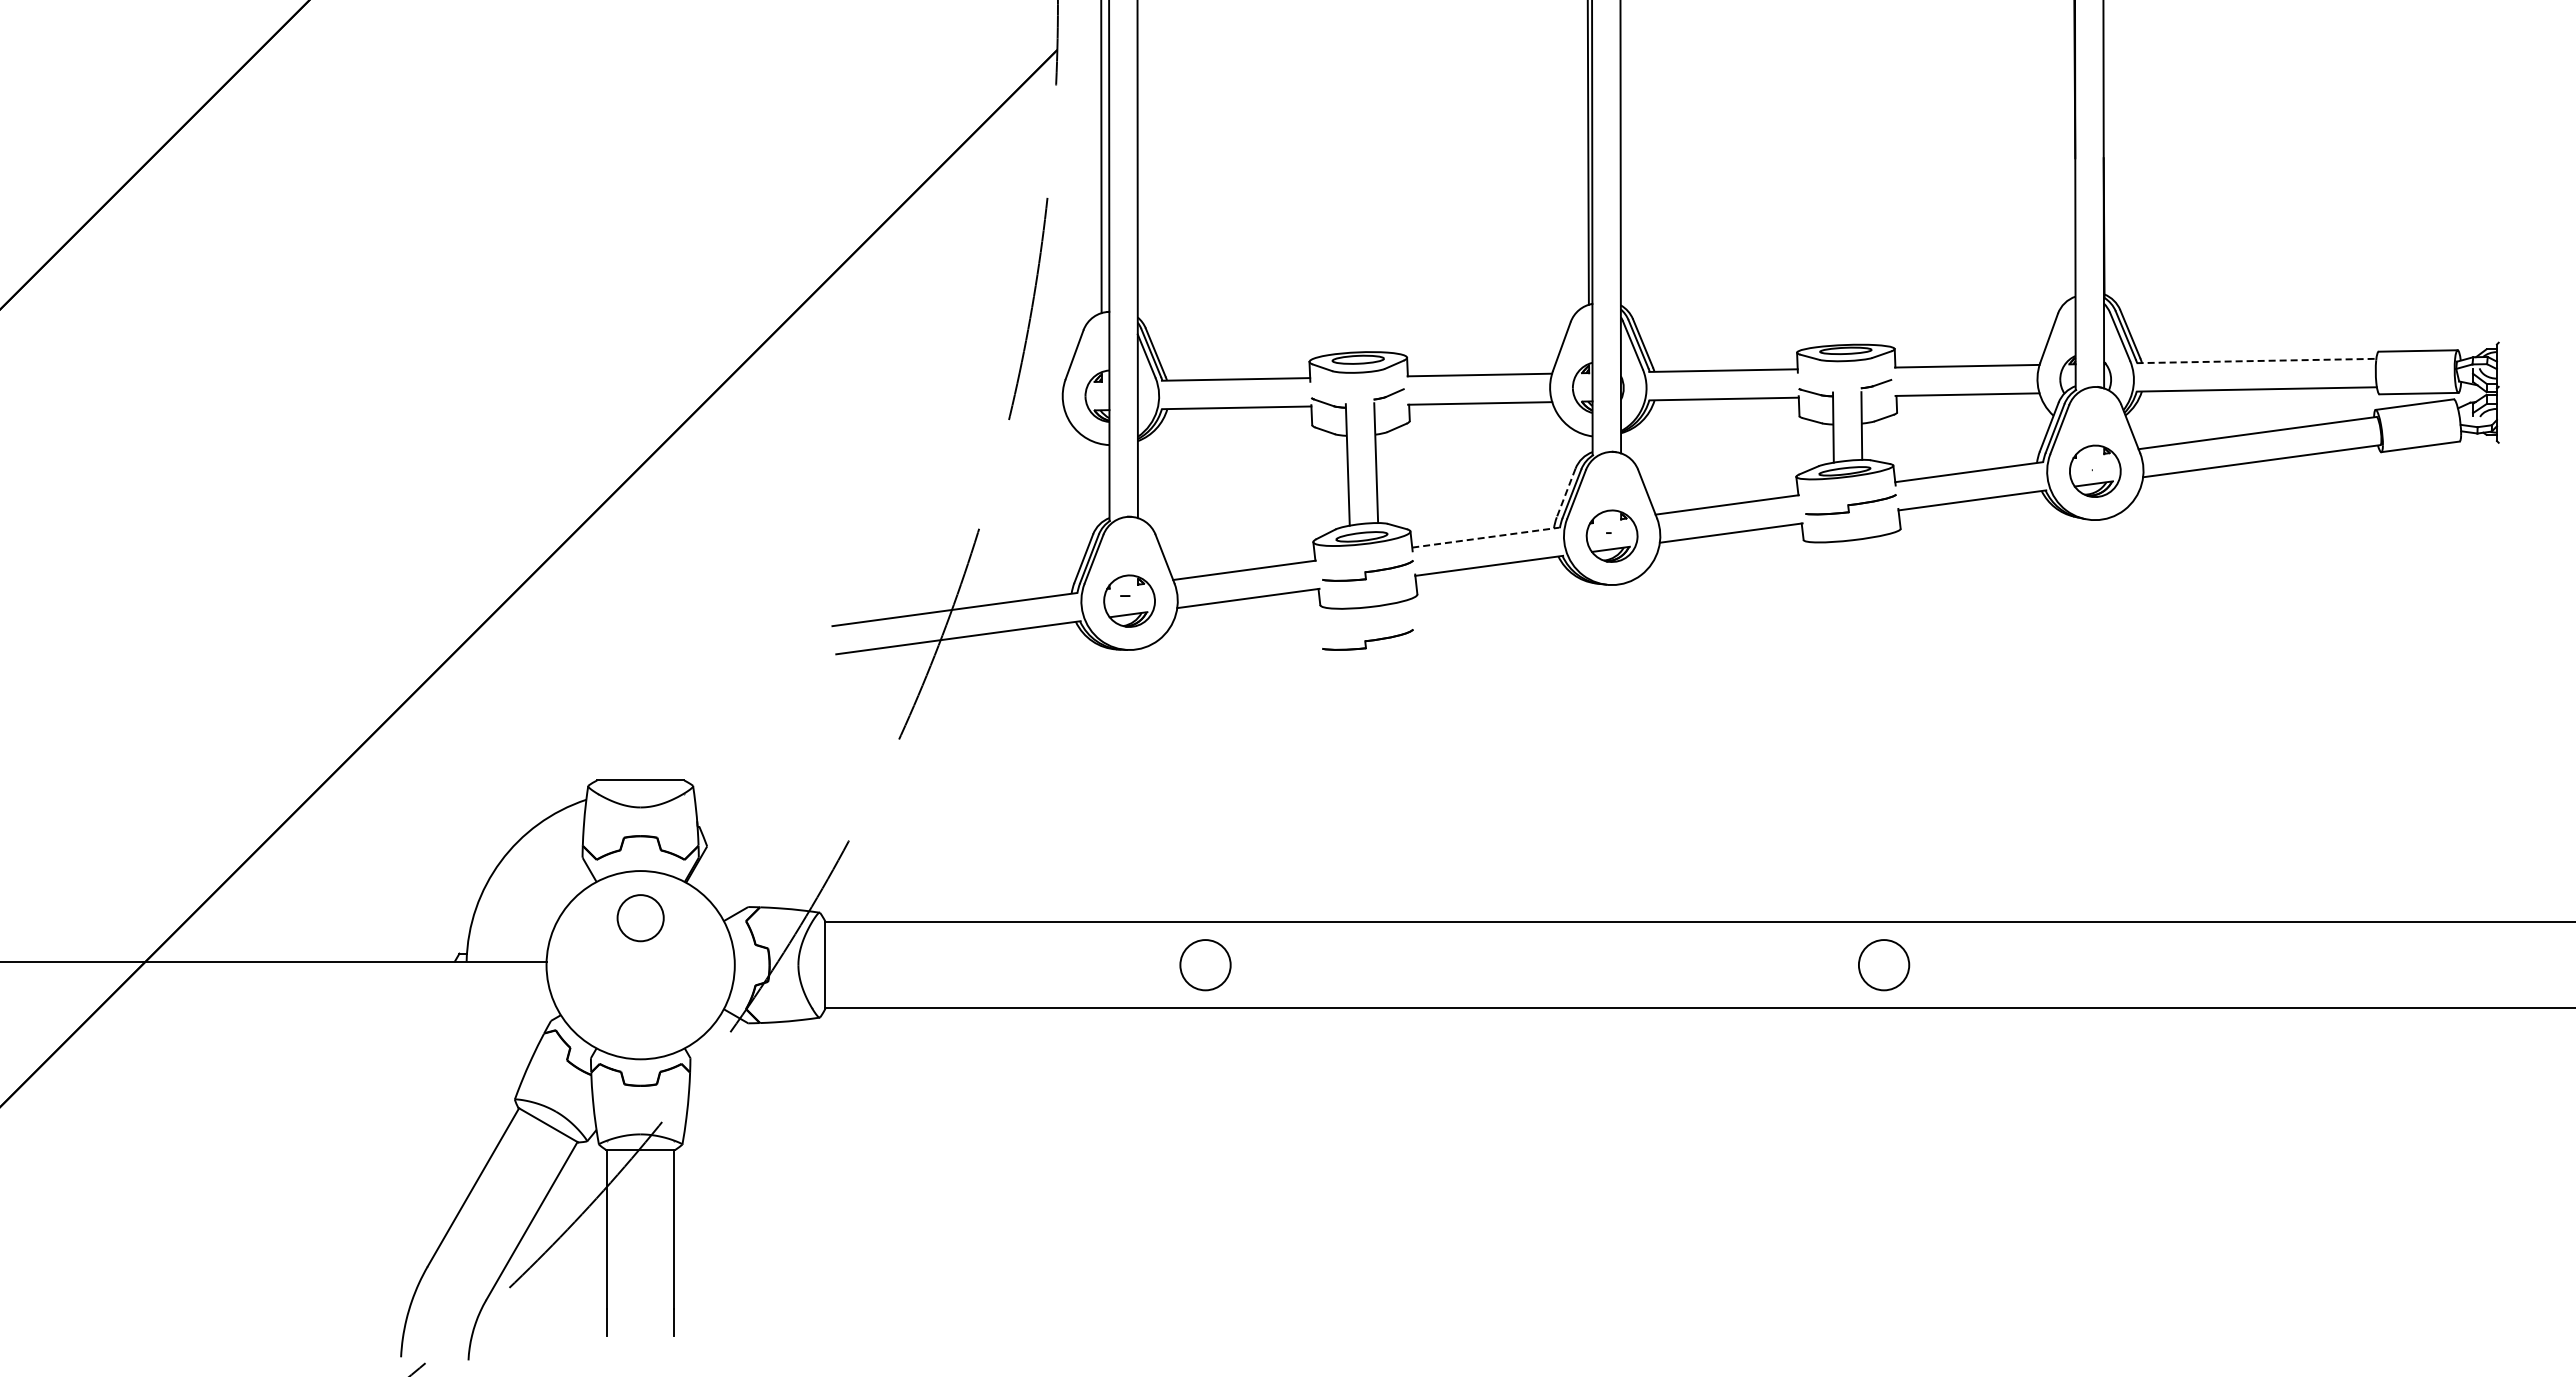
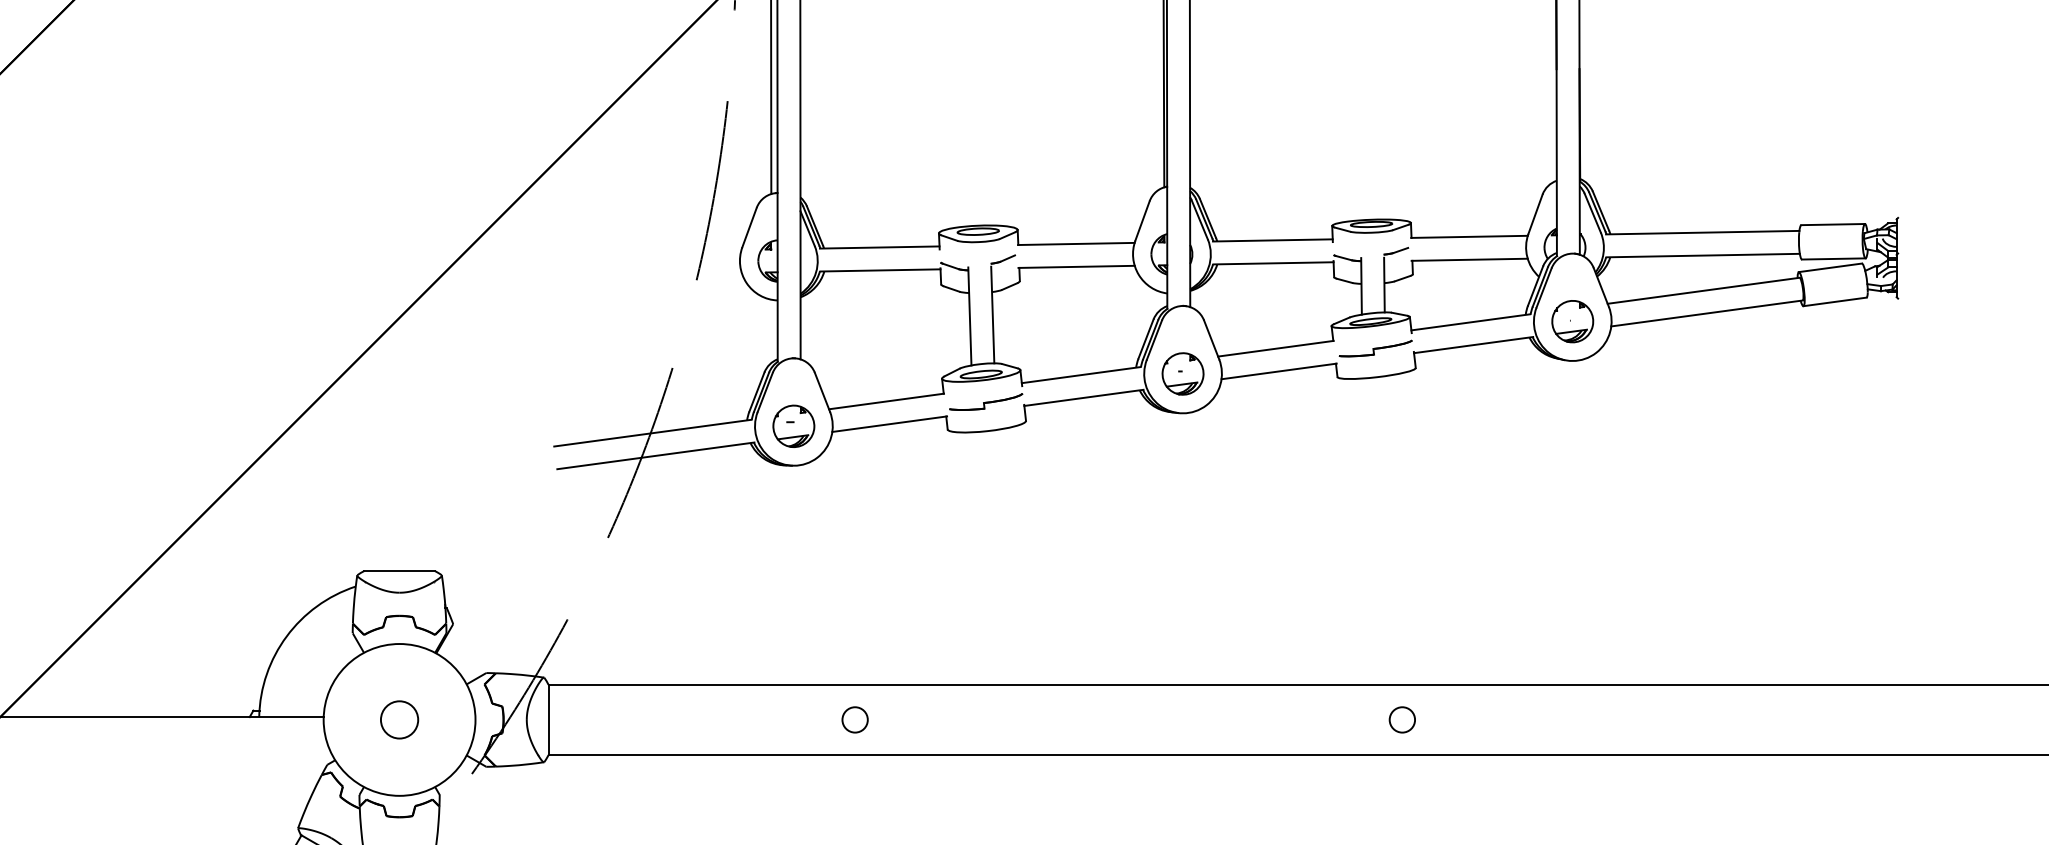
line: (2256, 361) -> (1702, 233), dashed -> solid
line: (1566, 493) -> (1146, 339), dashed -> solid
line: (1486, 537) -> (1081, 375), dashed -> solid
part: (1367, 639) -> (985, 457), removed
circle: (640, 918) -> (399, 720), moved
circle: (1205, 964) -> (855, 719), size x0.62
circle: (1883, 964) -> (1401, 719), size x0.62

